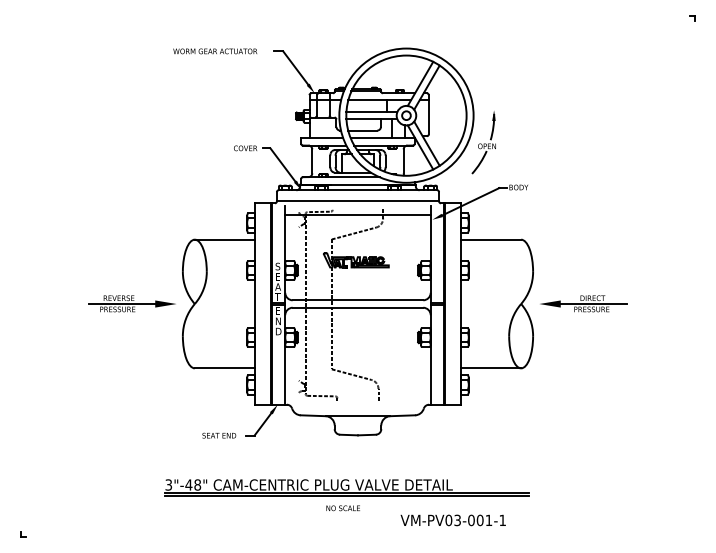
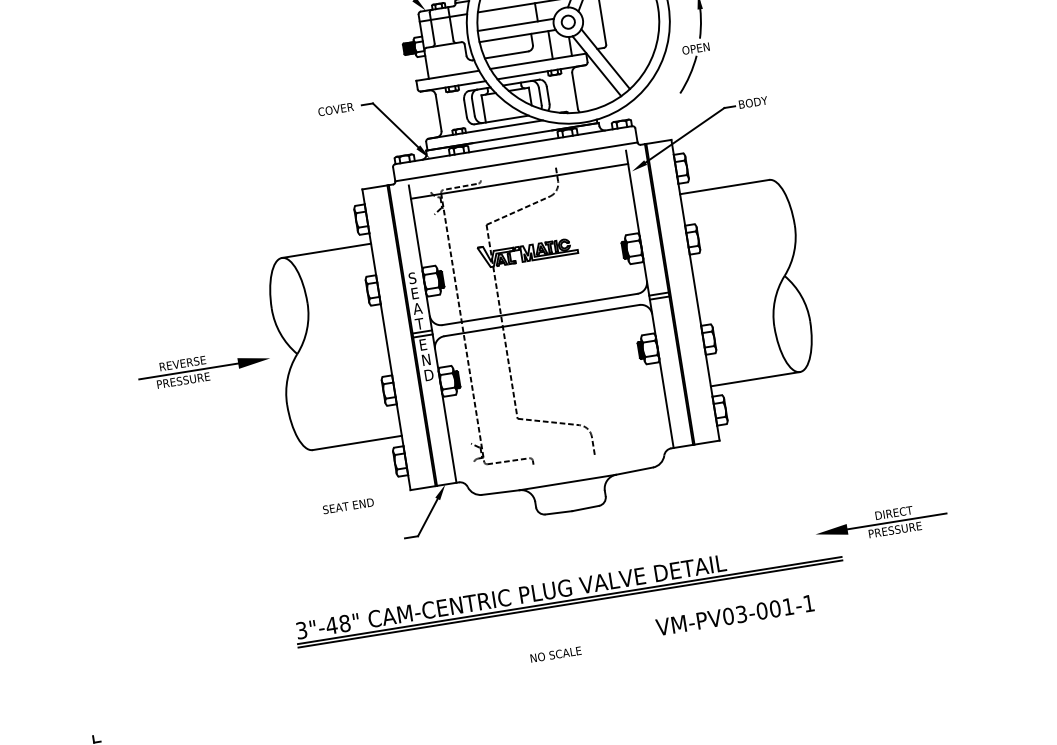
part: (583, 303) -> (881, 523), moved
text: (219, 435) -> (348, 505), moved
text: (342, 508) -> (554, 655), moved

